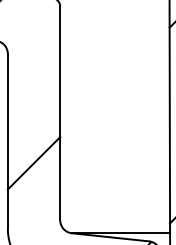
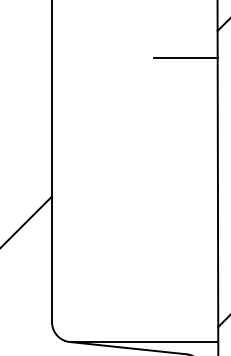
line: (148, 45) -> (185, 57), added

